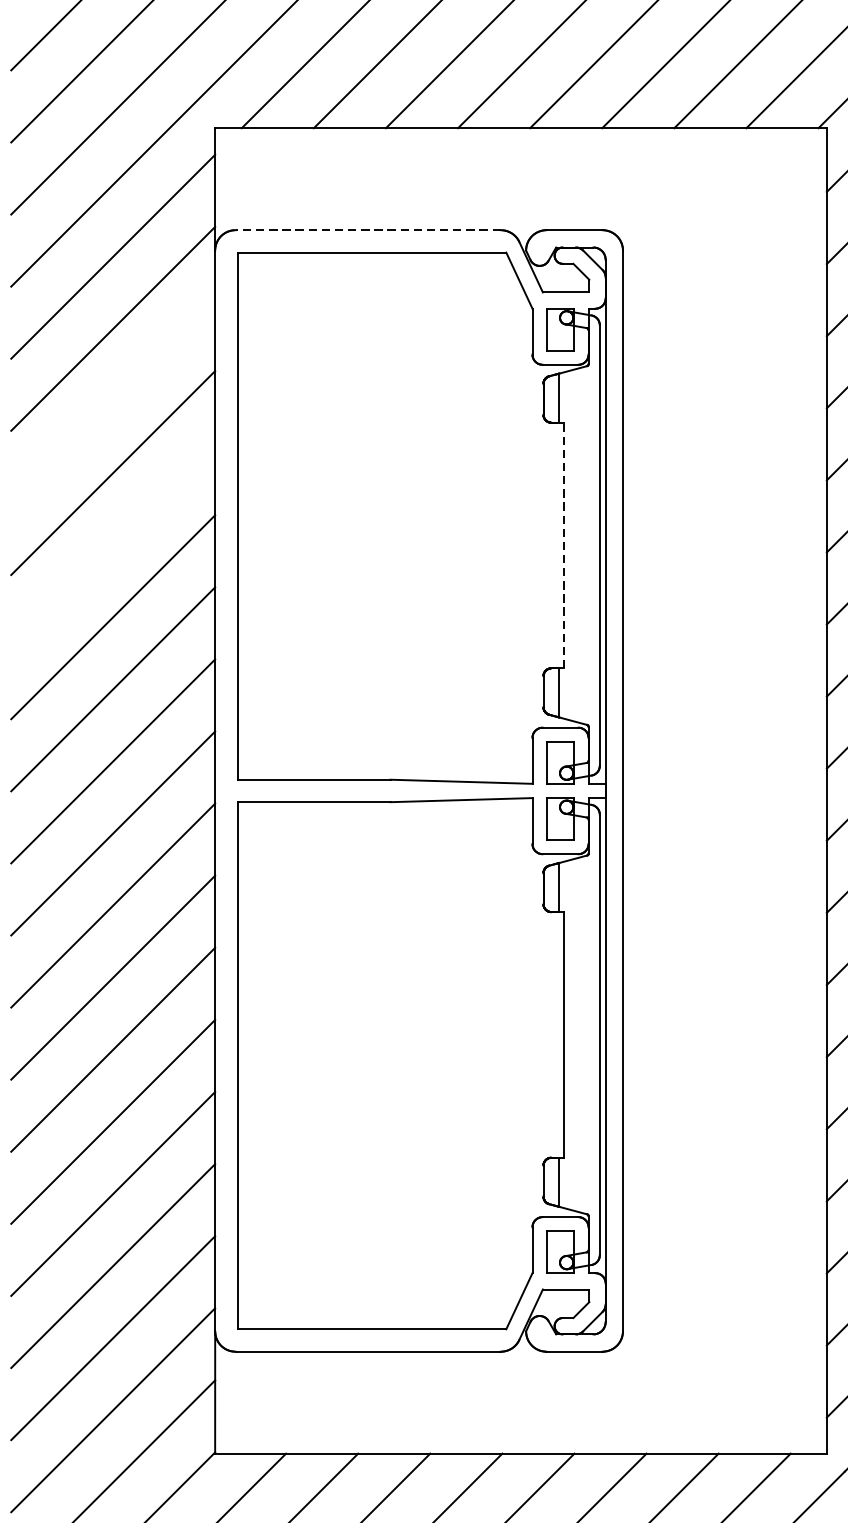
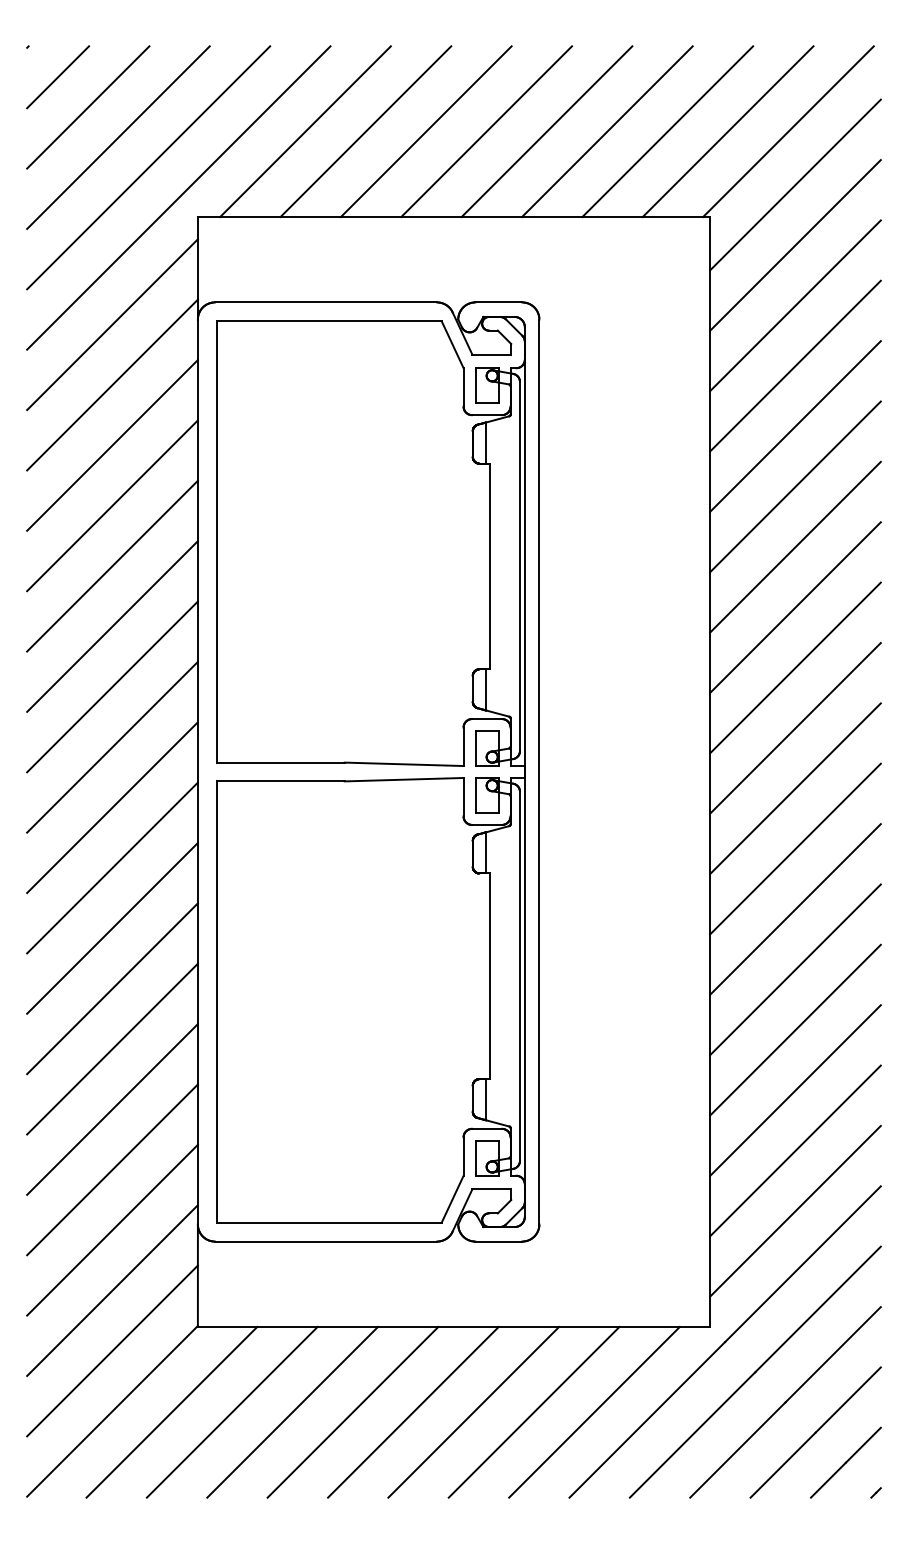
line: (367, 230) -> (325, 302), dashed -> solid
line: (113, 401) -> (112, 445), added
line: (113, 544) -> (112, 565), added
line: (564, 545) -> (490, 566), dashed -> solid

